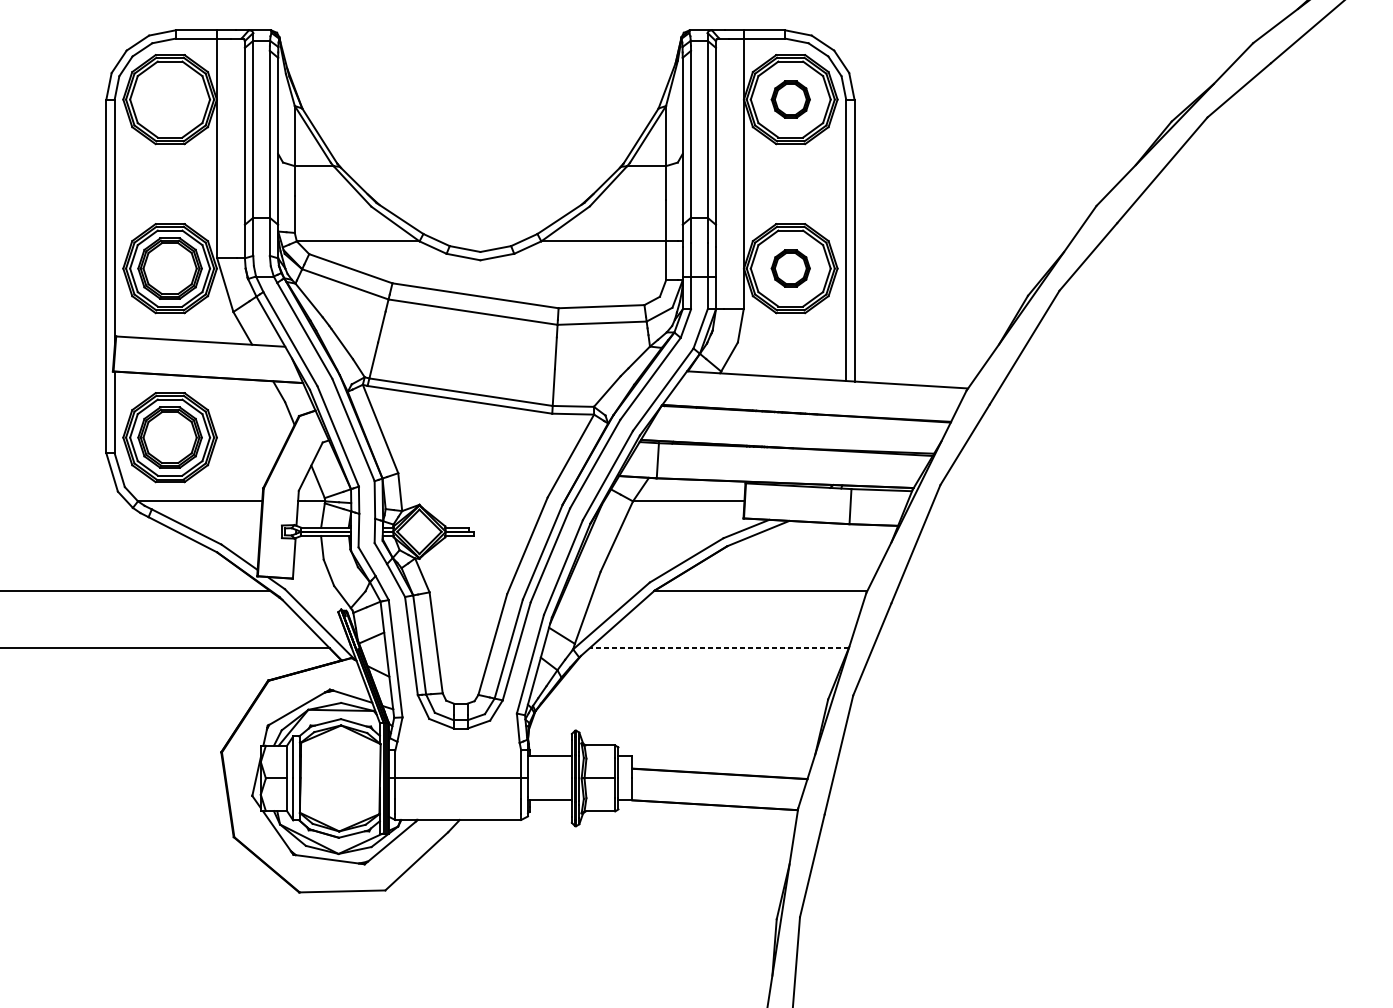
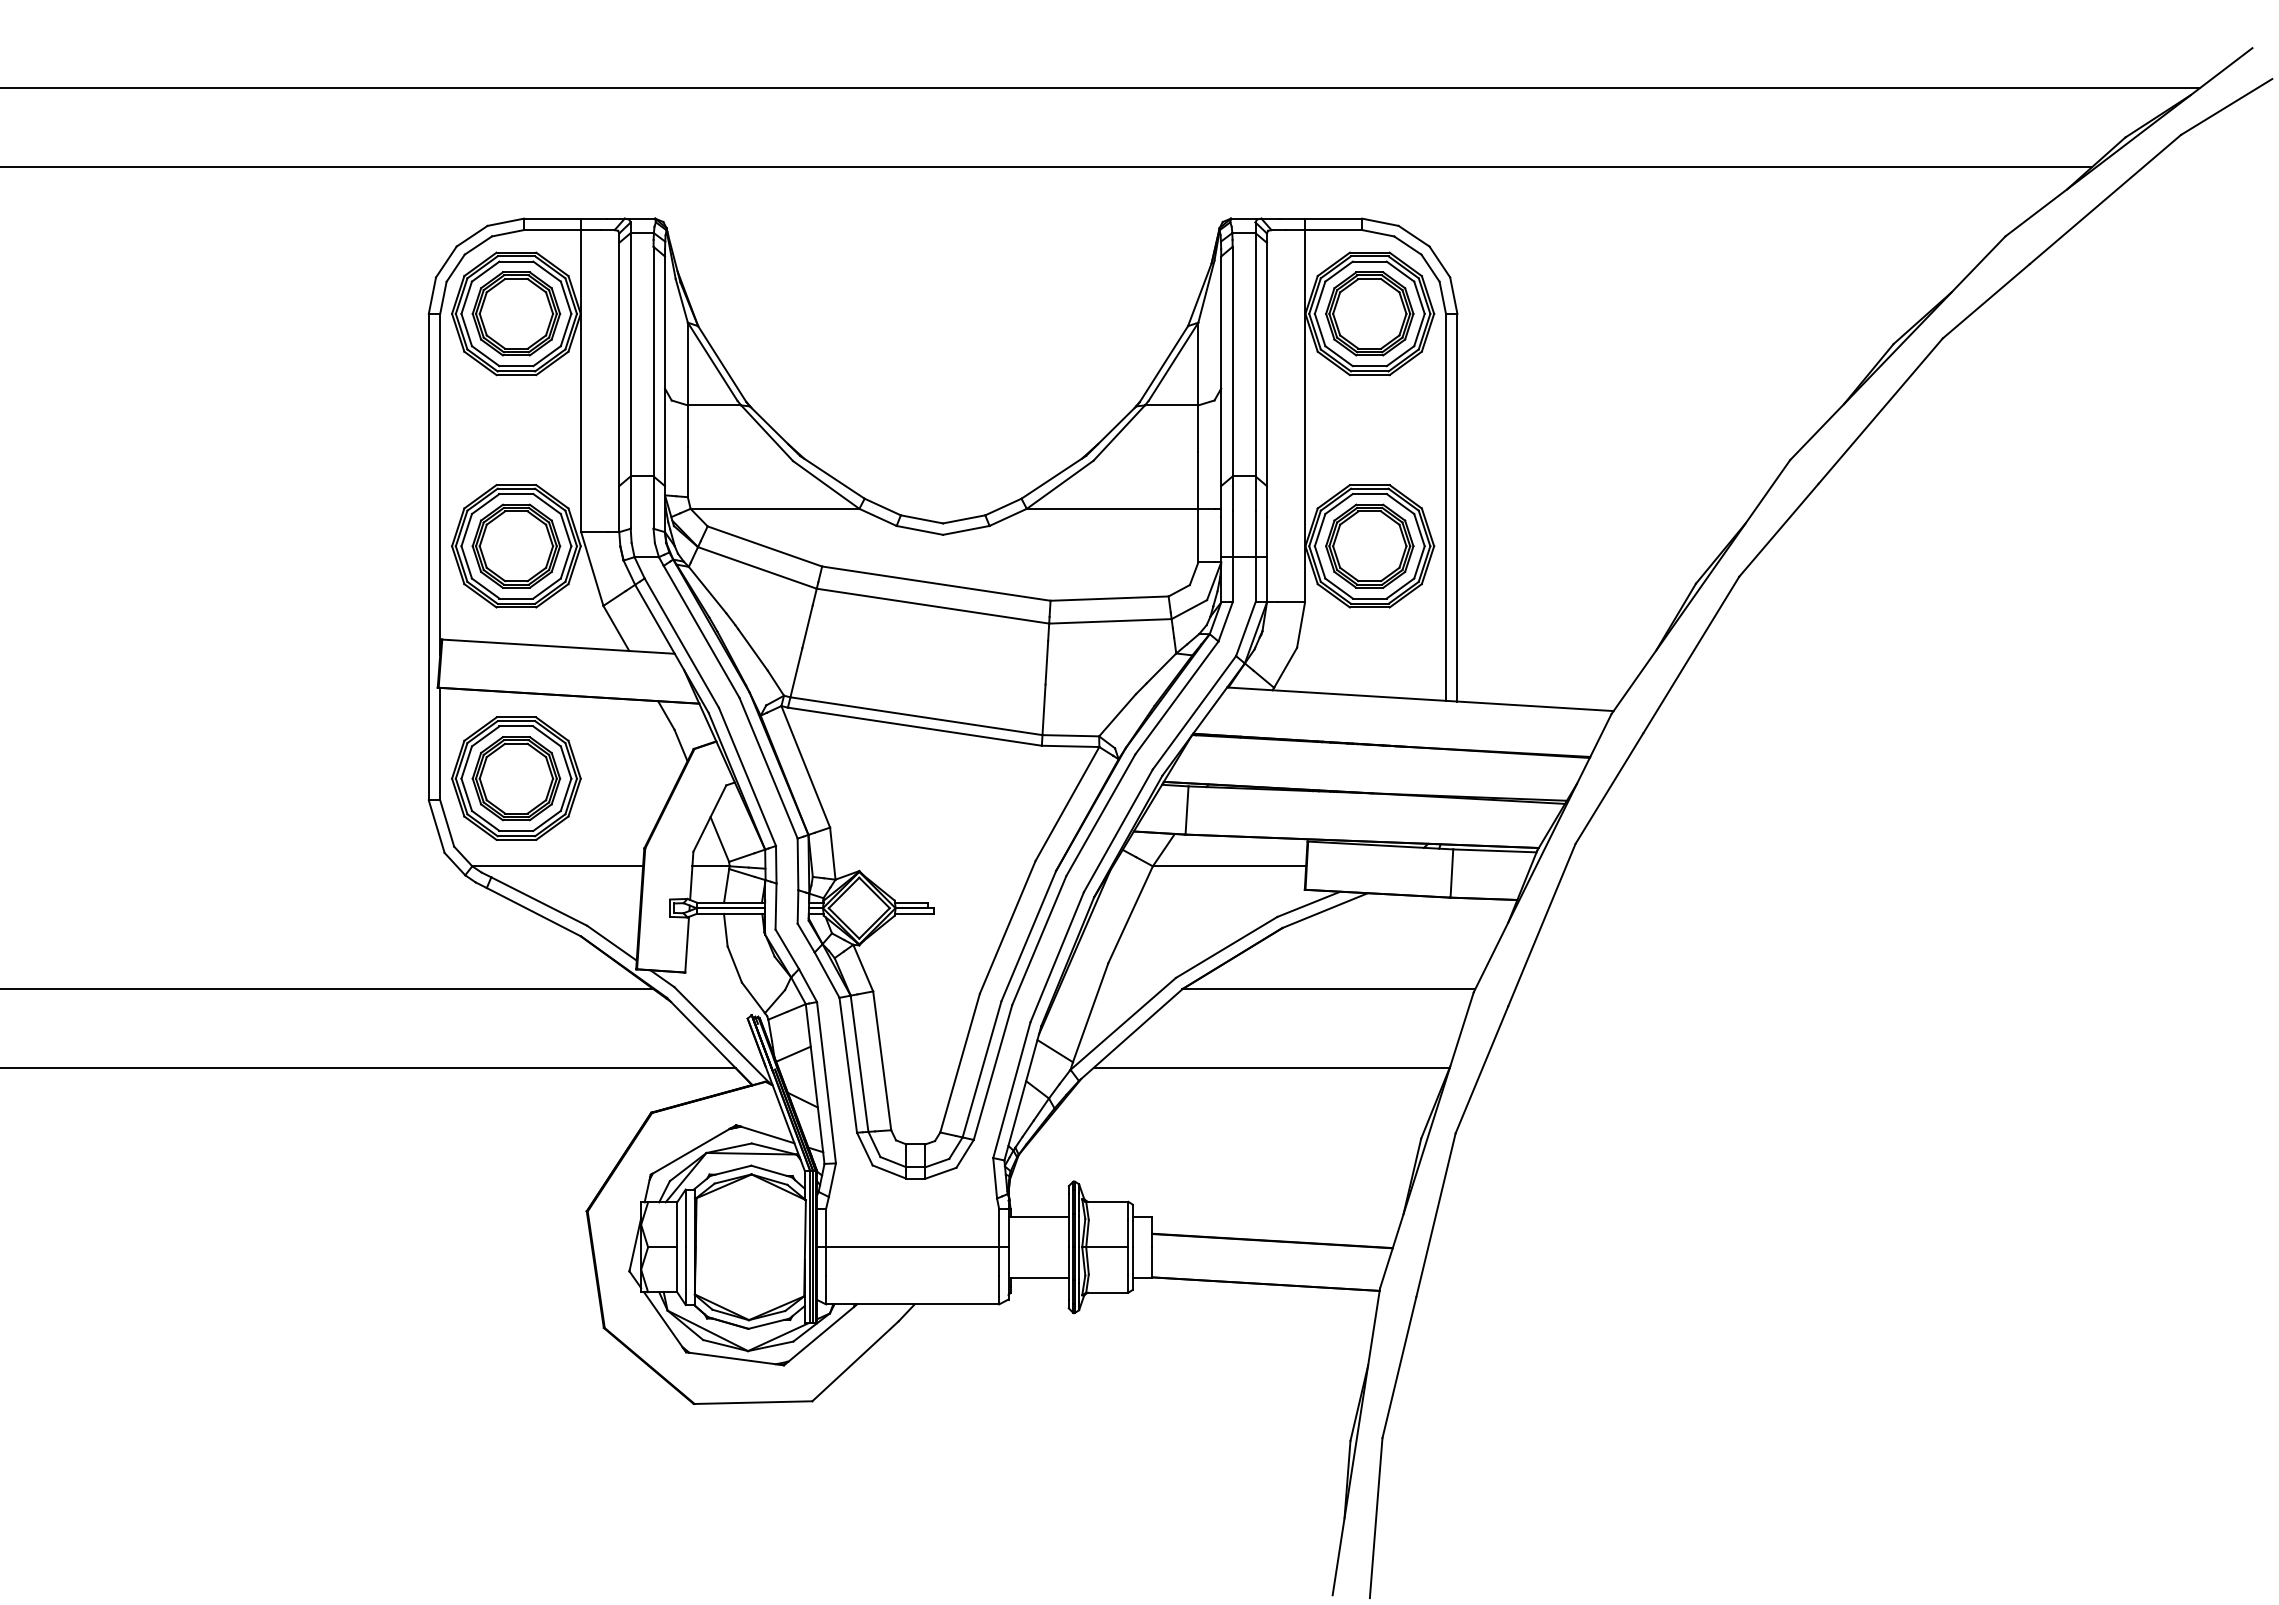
part: (170, 99) -> (516, 313), added
part: (790, 99) -> (1369, 313), size x1.67
part: (790, 268) -> (1369, 545), size x1.67
line: (719, 647) -> (1271, 1067), dashed -> solid

